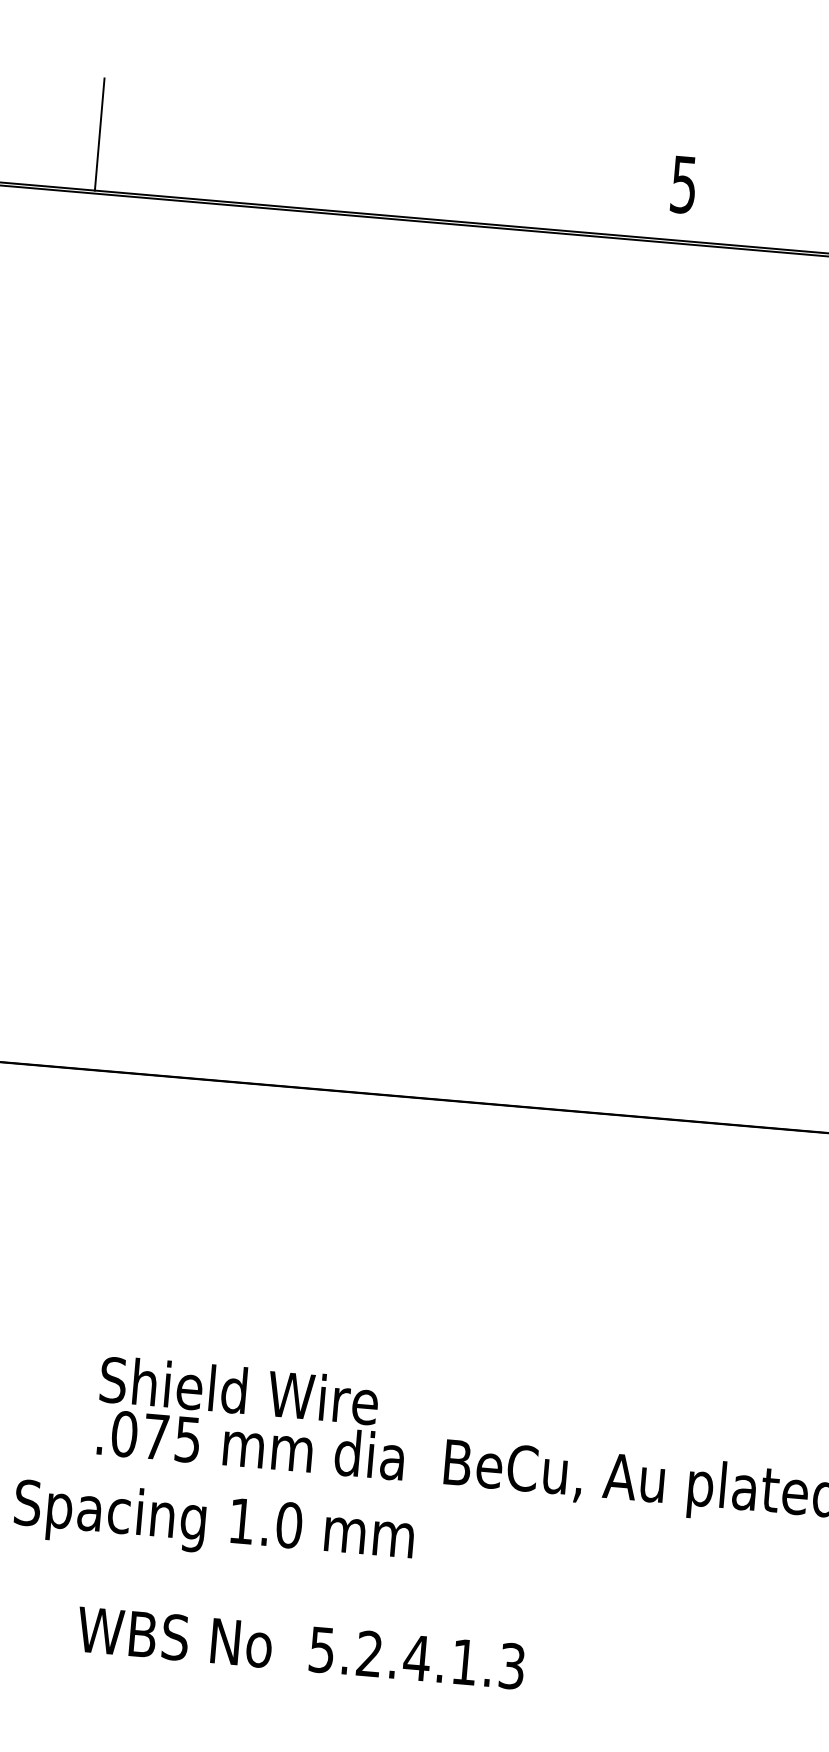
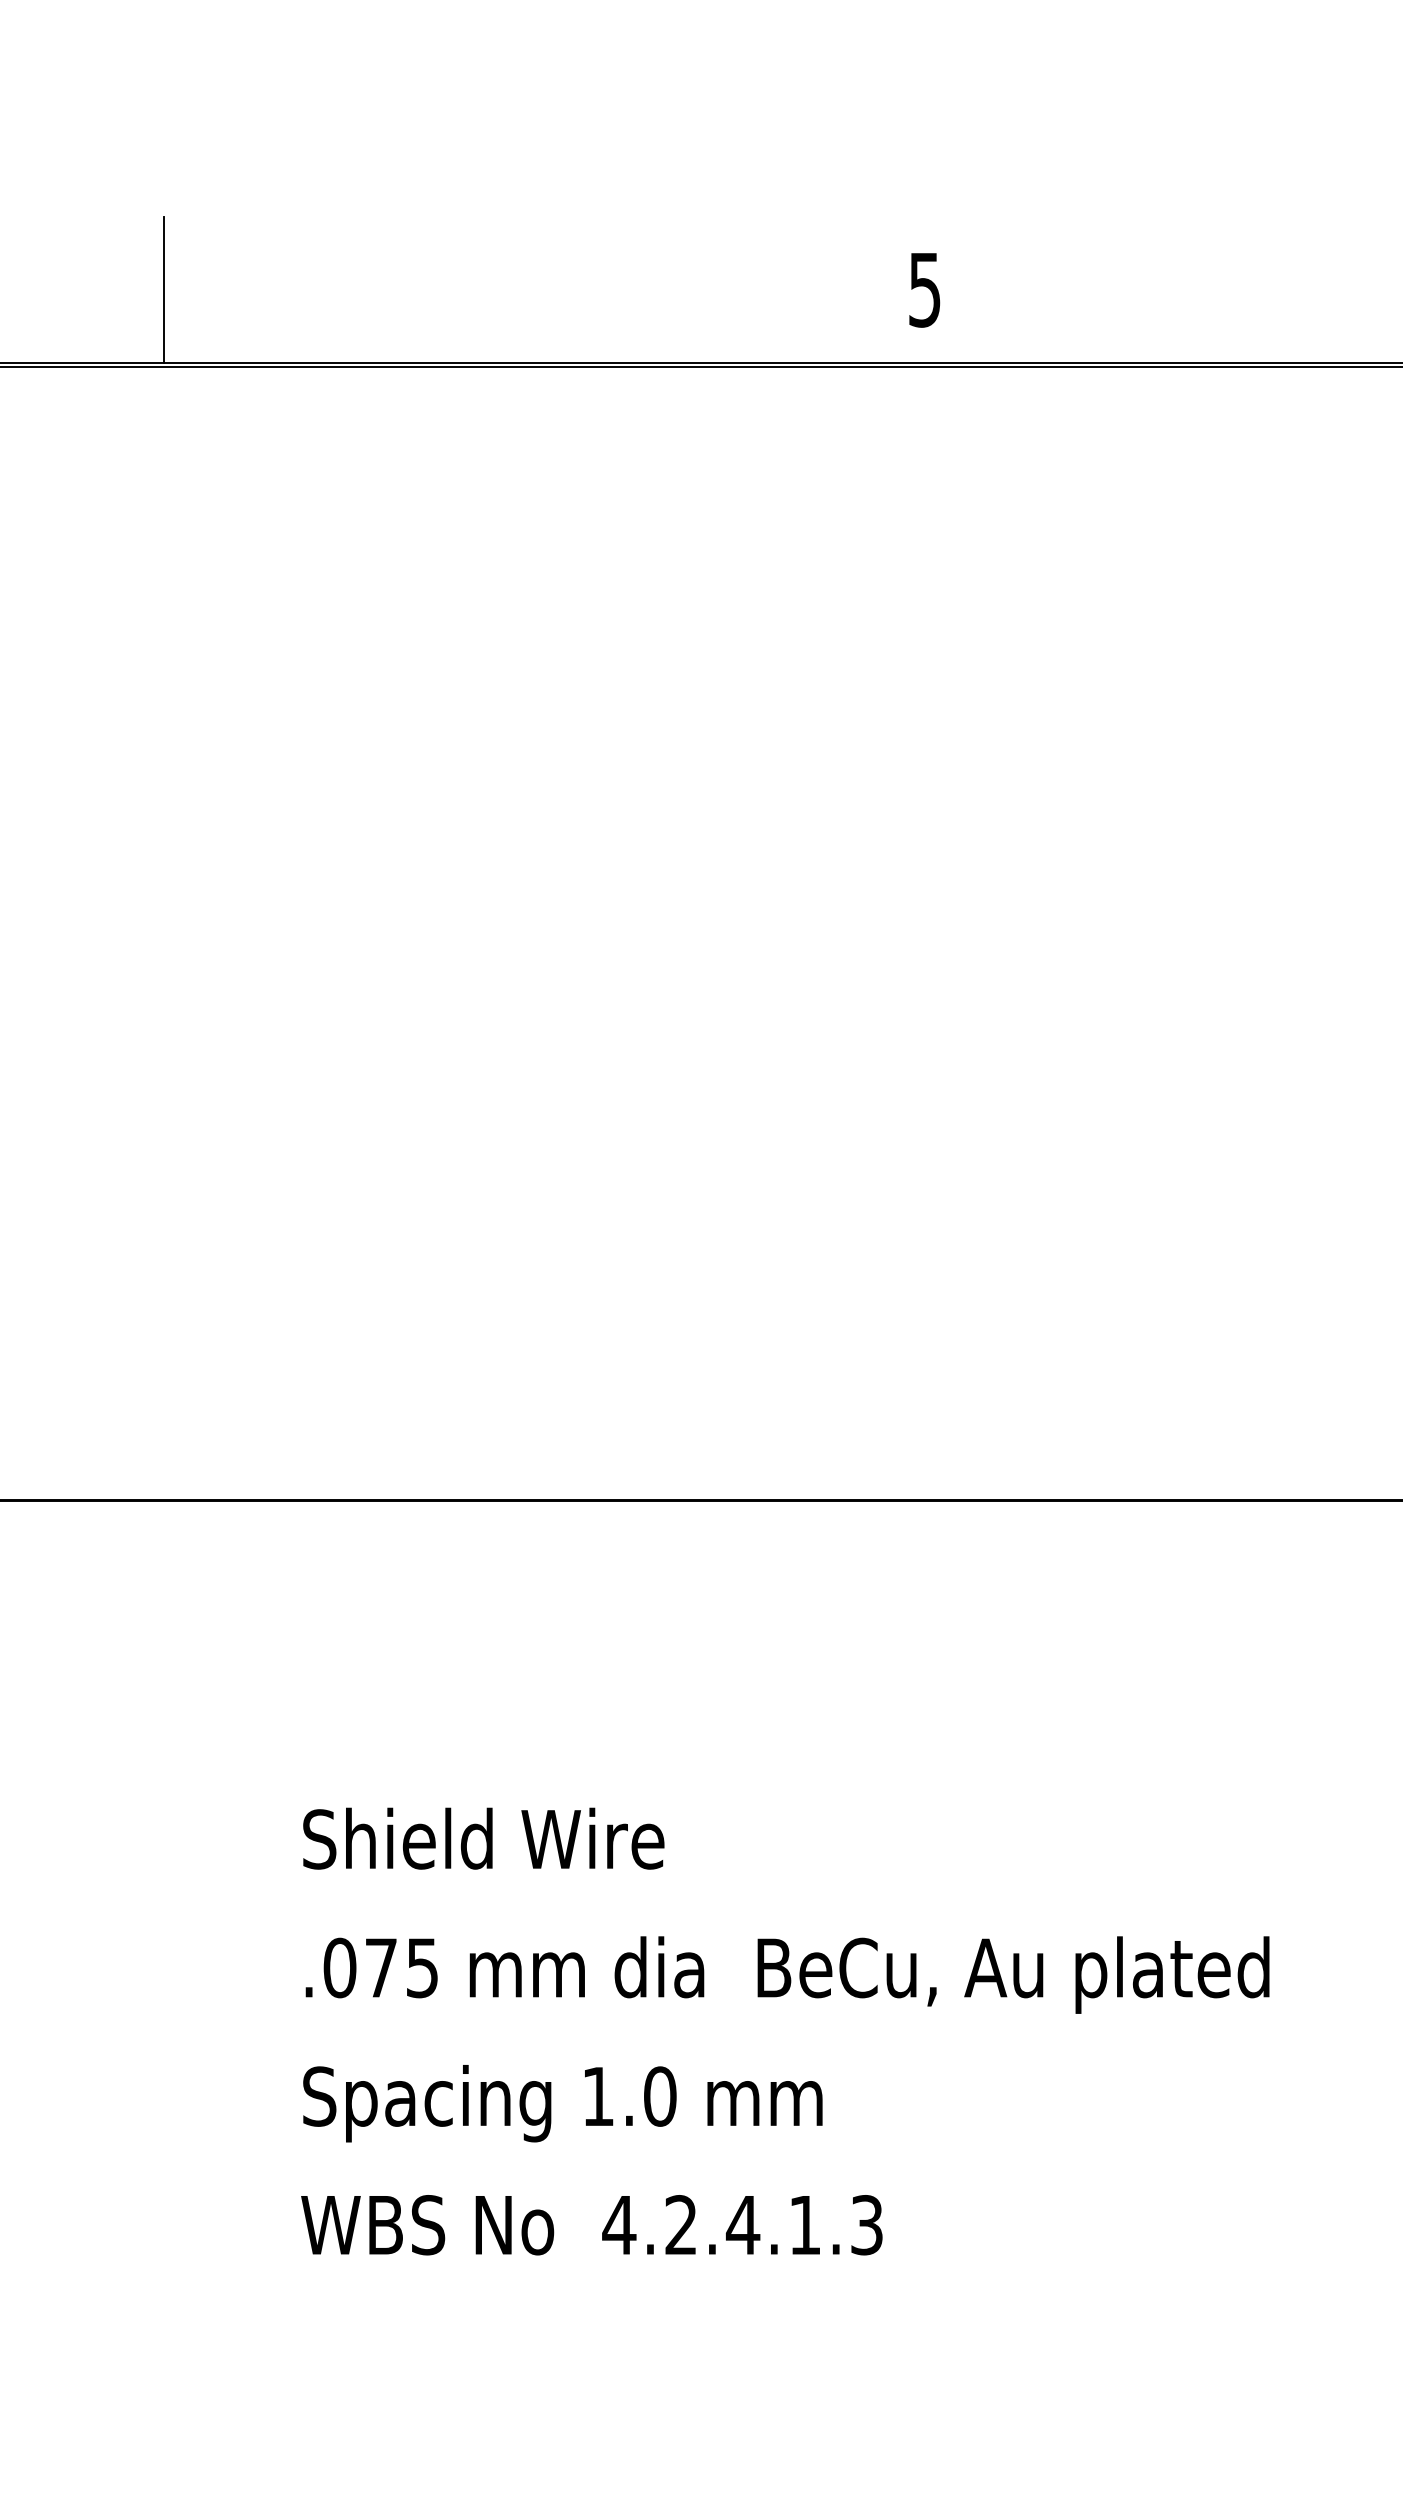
text: (239, 1390) -> (483, 1838), moved
text: (213, 1524) -> (562, 2103), moved
text: (322, 1650) -> (619, 2225), 5.2.4.1.3 -> 4.2.4.1.3

